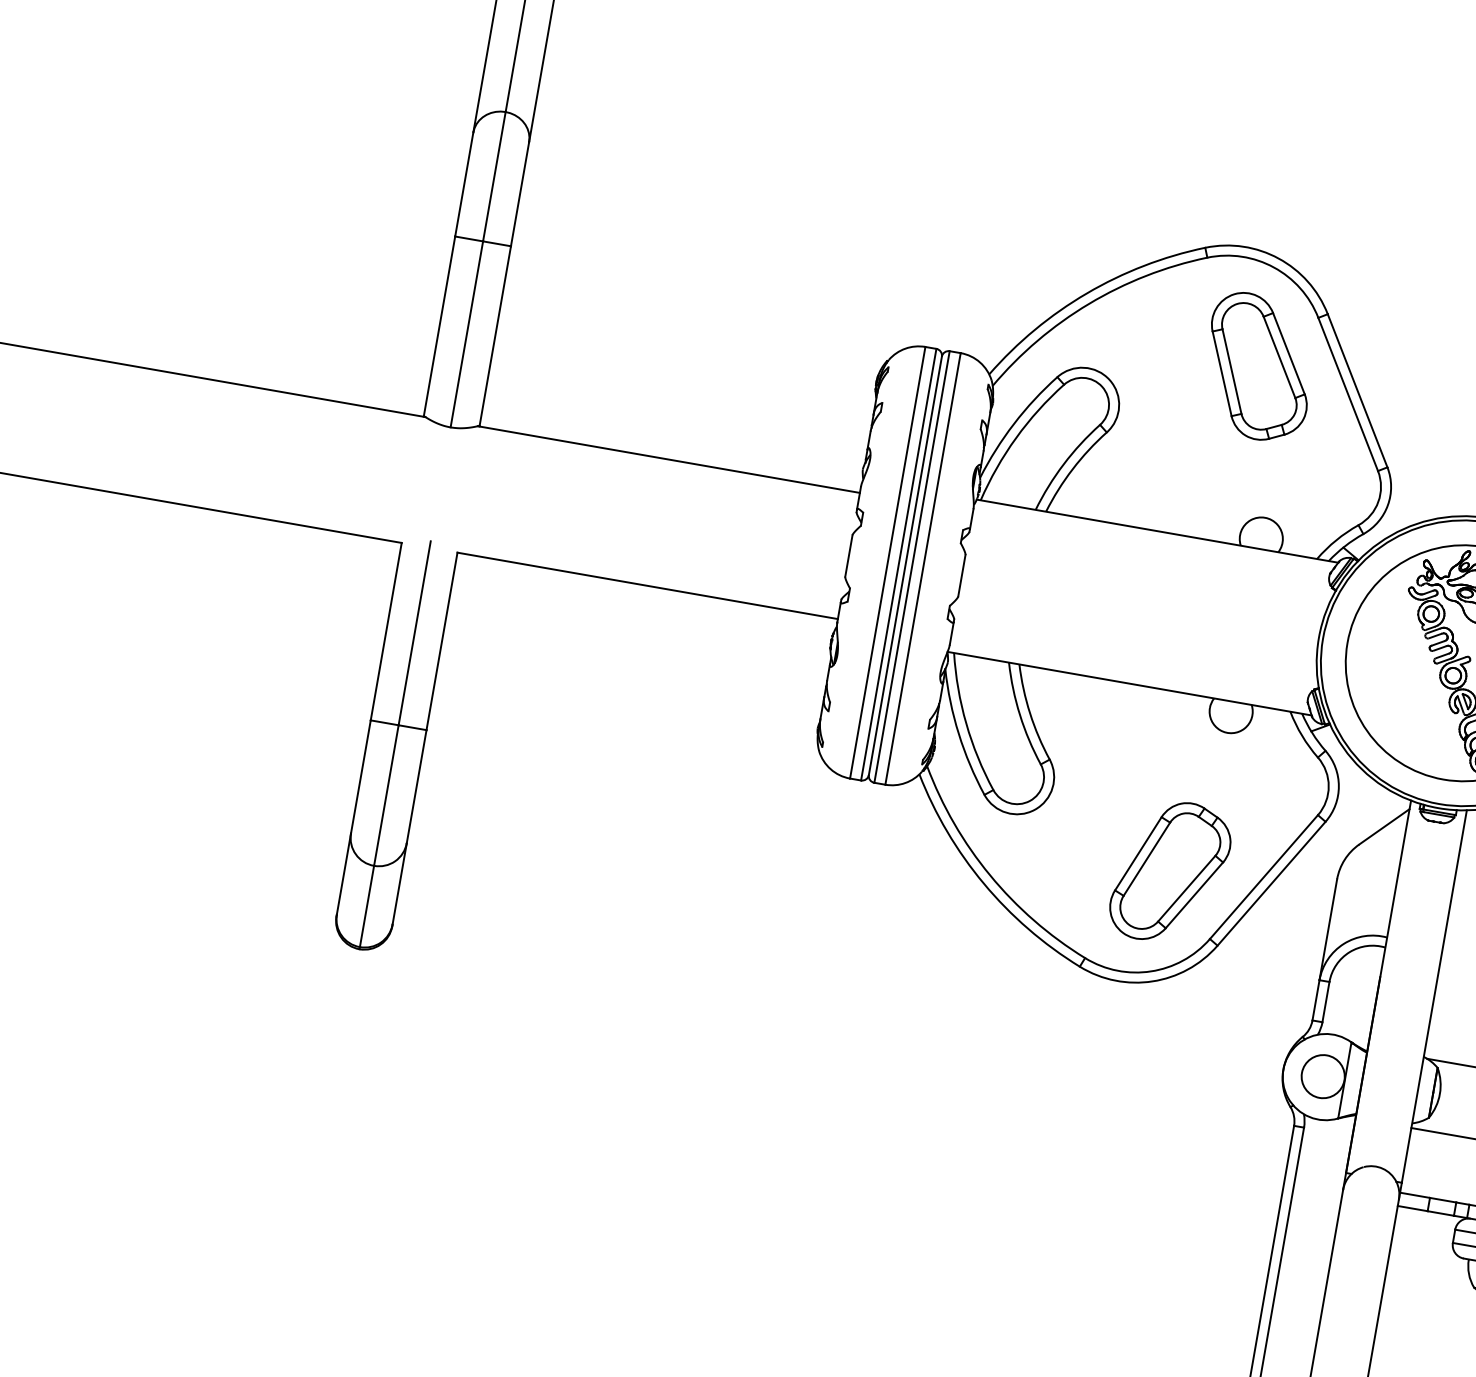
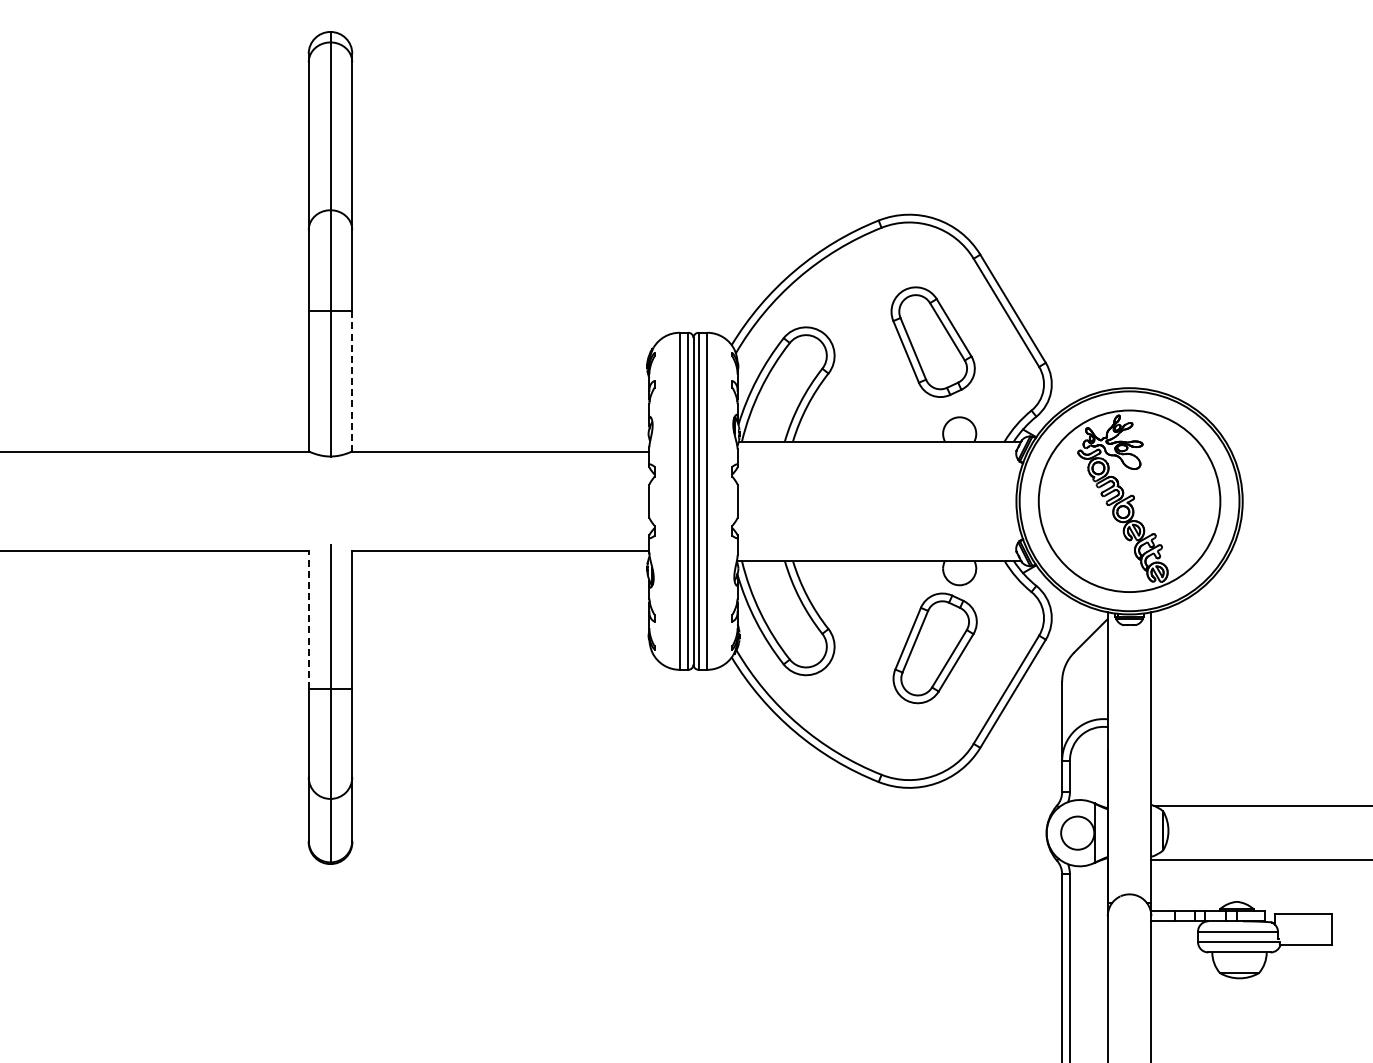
line: (495, 336) -> (352, 381), solid -> dashed
part: (1258, 366) -> (932, 341), moved
line: (386, 631) -> (308, 619), solid -> dashed
part: (1169, 872) -> (934, 648), moved

